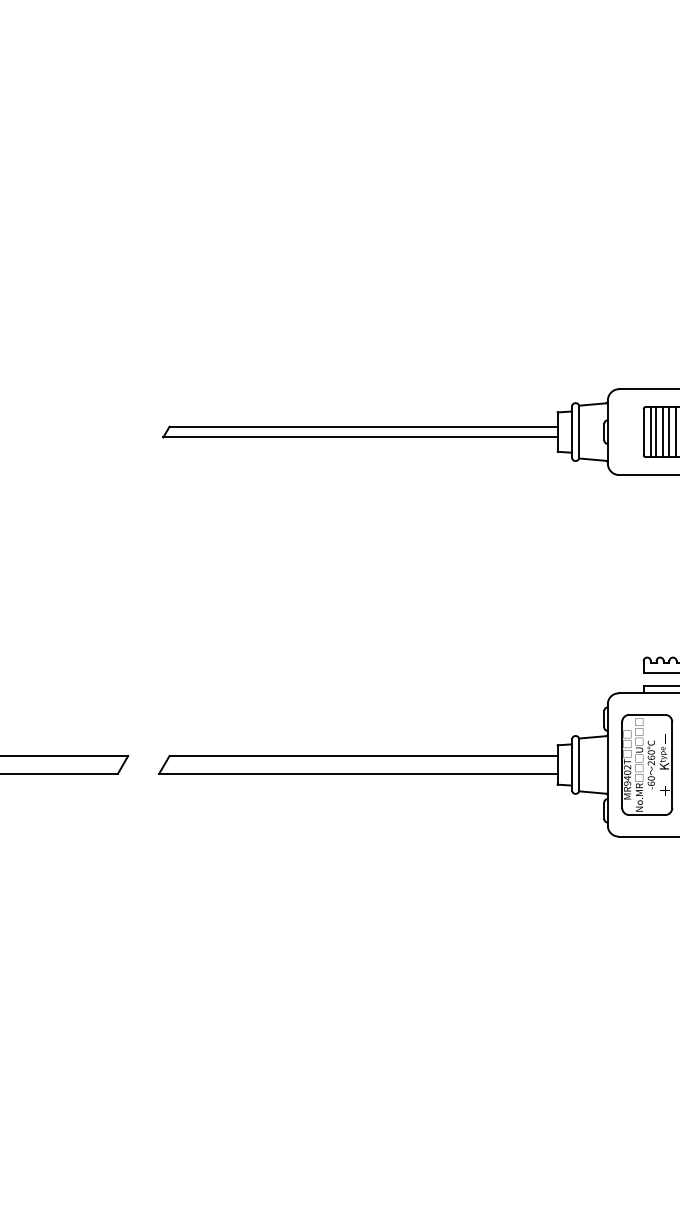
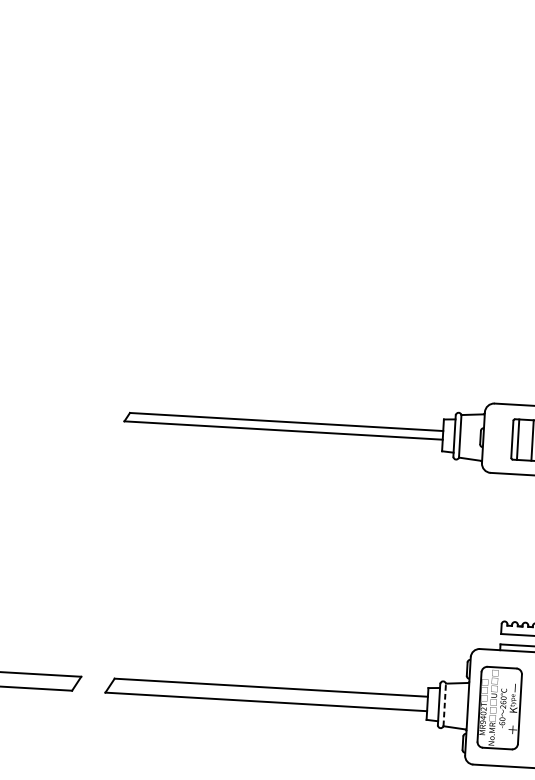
line: (656, 432) -> (522, 440), removed
line: (663, 432) -> (528, 440), removed
line: (579, 764) -> (445, 704), solid -> dashed

